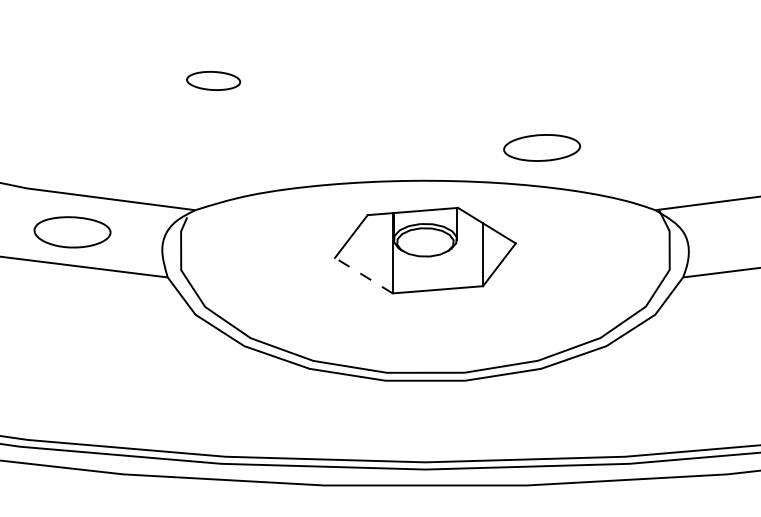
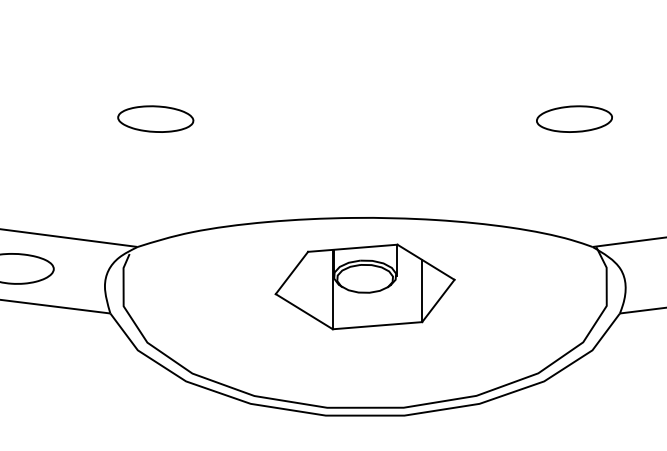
part: (213, 80) -> (155, 118), size x1.43
part: (541, 147) -> (573, 118), moved
line: (363, 275) -> (303, 311), dashed -> solid

